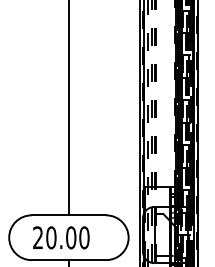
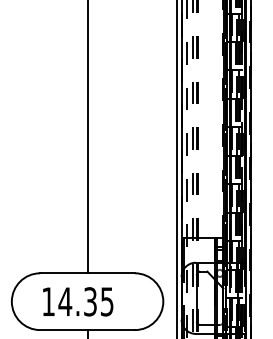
text: (60, 237) -> (77, 301), 20.00 -> 14.35

